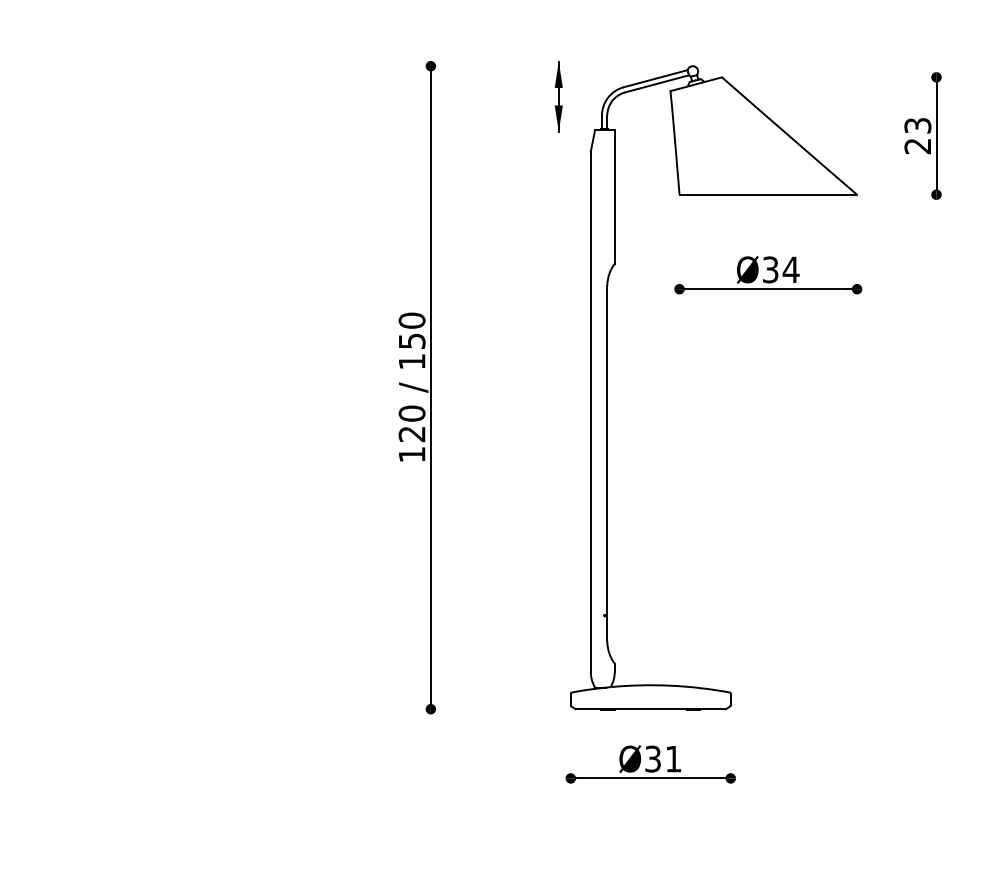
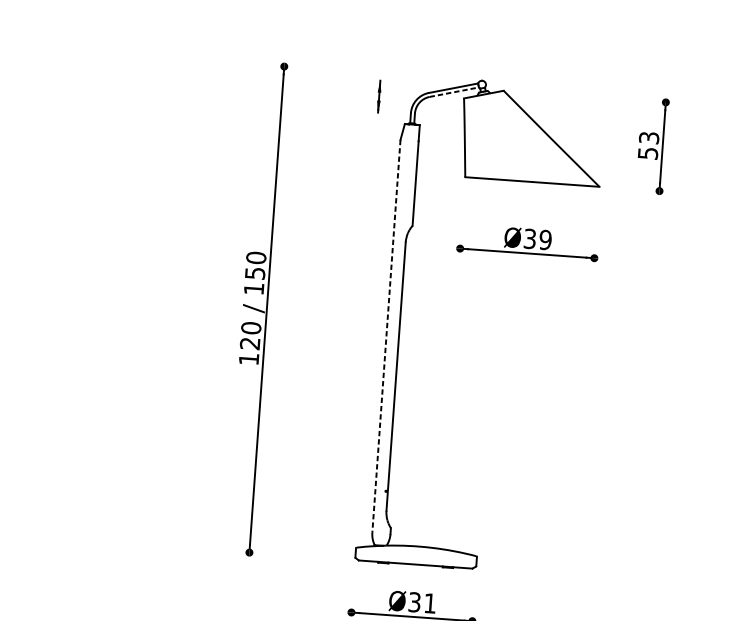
line: (657, 83) -> (454, 91), solid -> dashed
part: (558, 96) -> (379, 96), size x0.6
text: (917, 146) -> (647, 153), 23 -> 53
text: (790, 269) -> (545, 239), Ø34 -> Ø39
line: (590, 411) -> (386, 336), solid -> dashed

